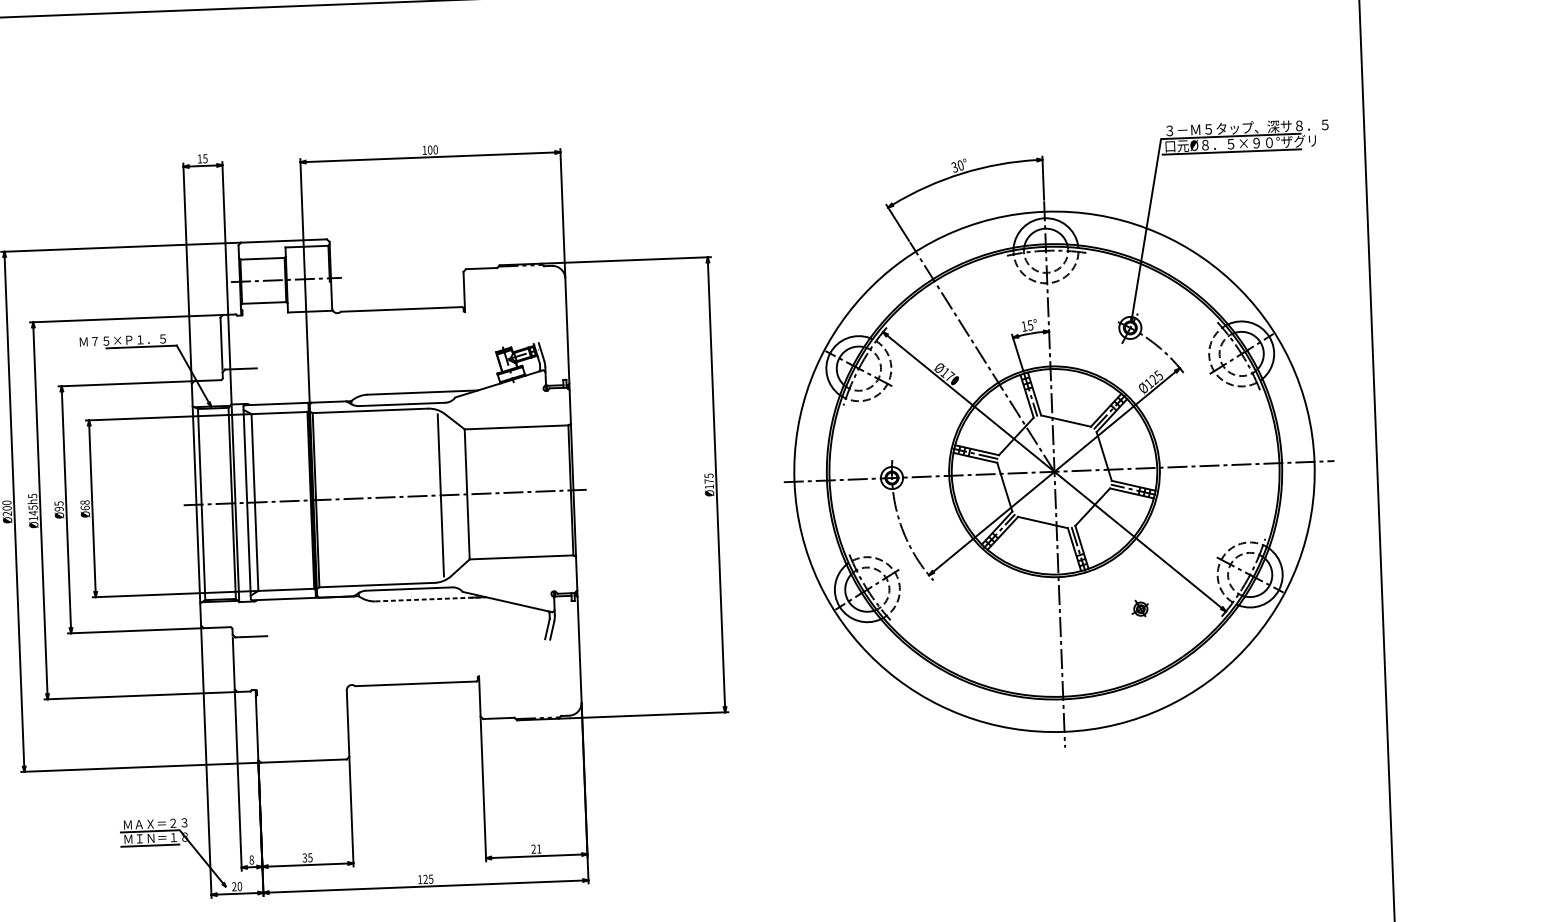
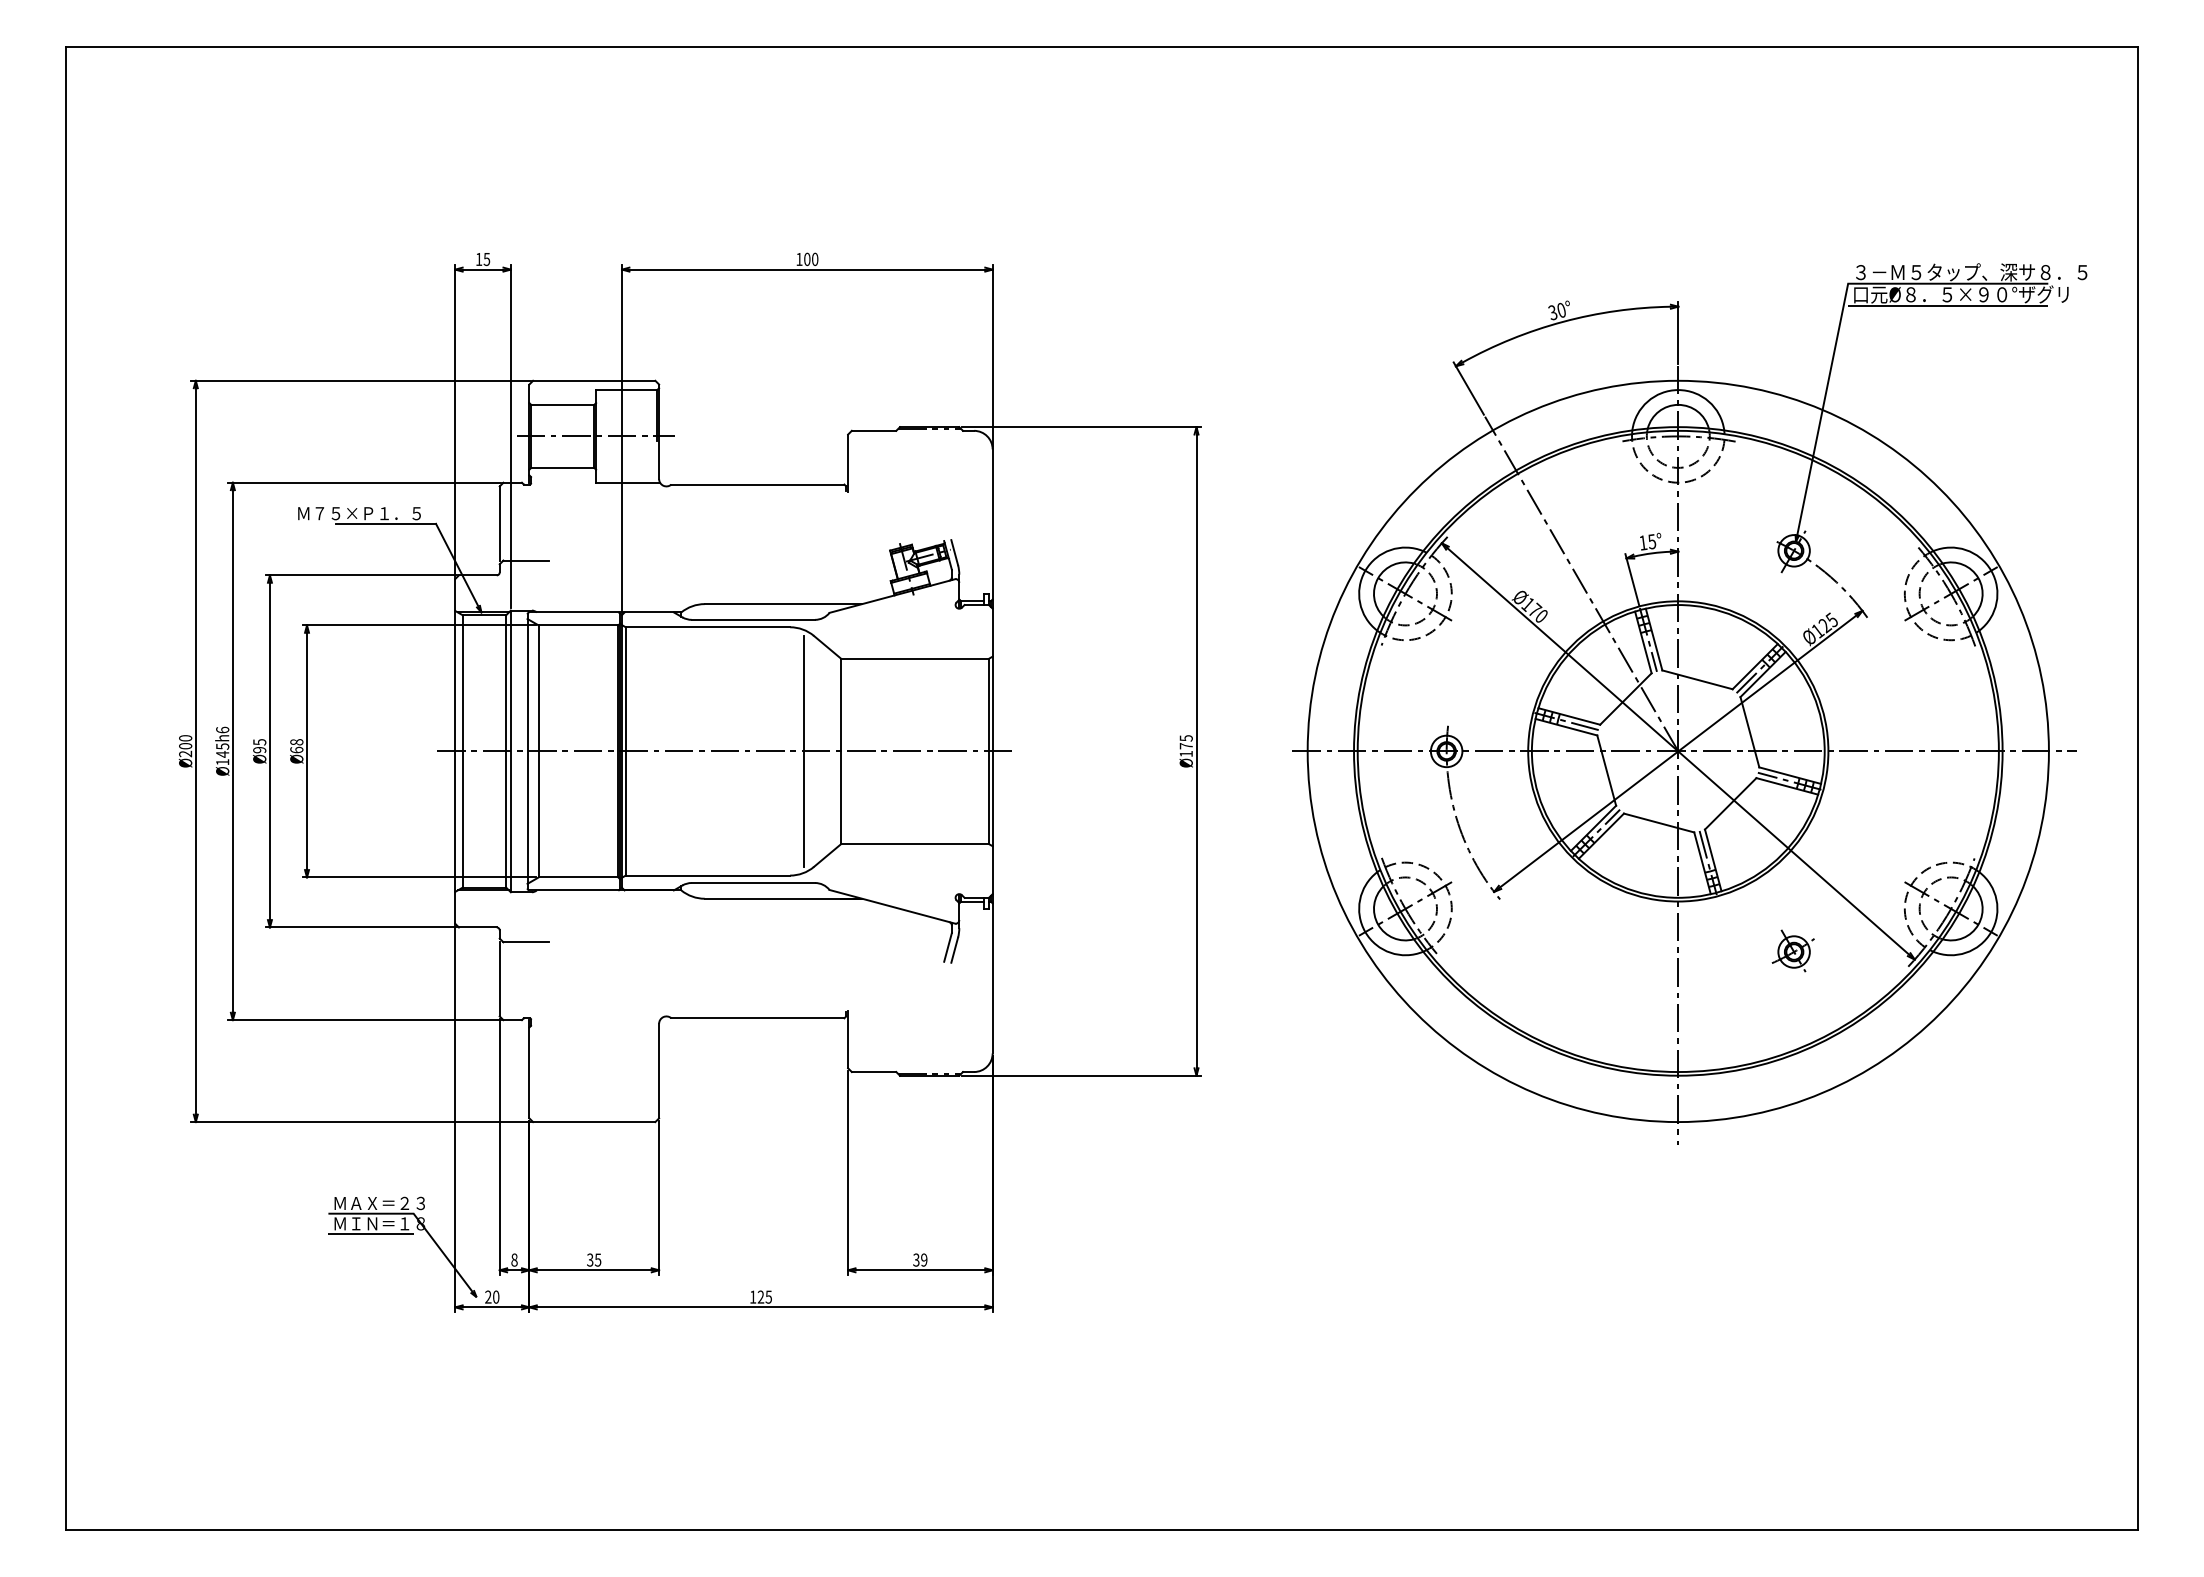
text: (32, 495) -> (222, 729), Ø145h5 -> Ø145h6
line: (430, 599) -> (783, 898), dashed -> solid
part: (1140, 608) -> (1792, 950), size x1.67
text: (536, 848) -> (920, 1259), 21 -> 39

